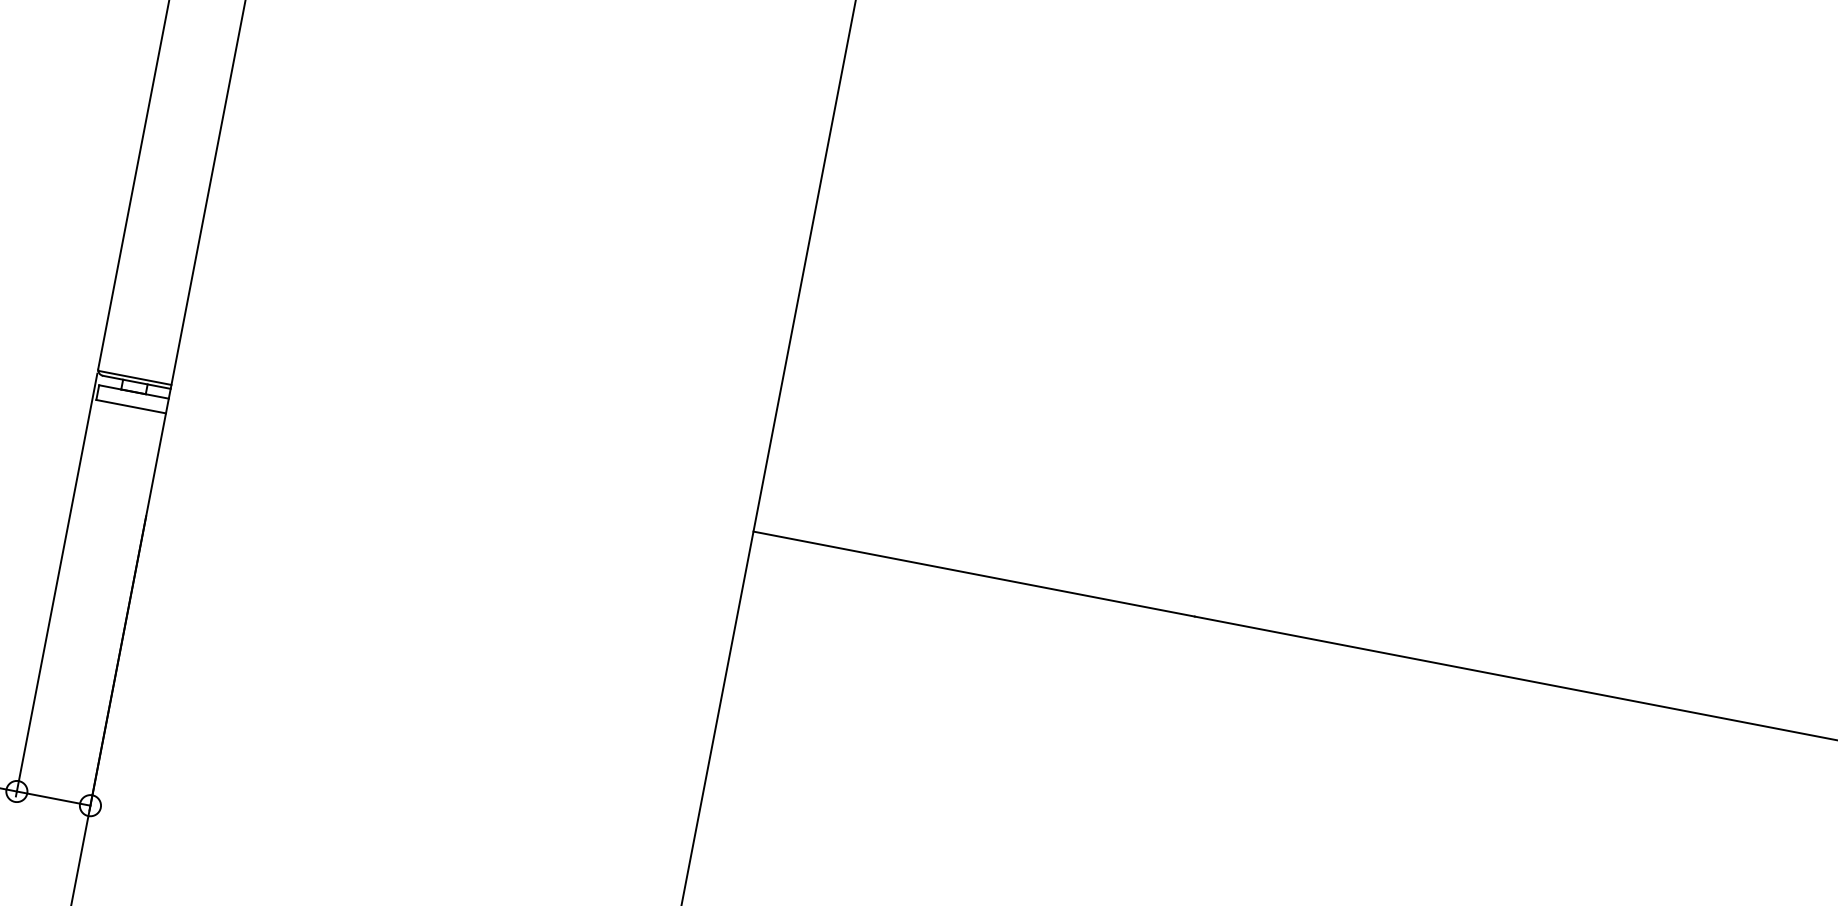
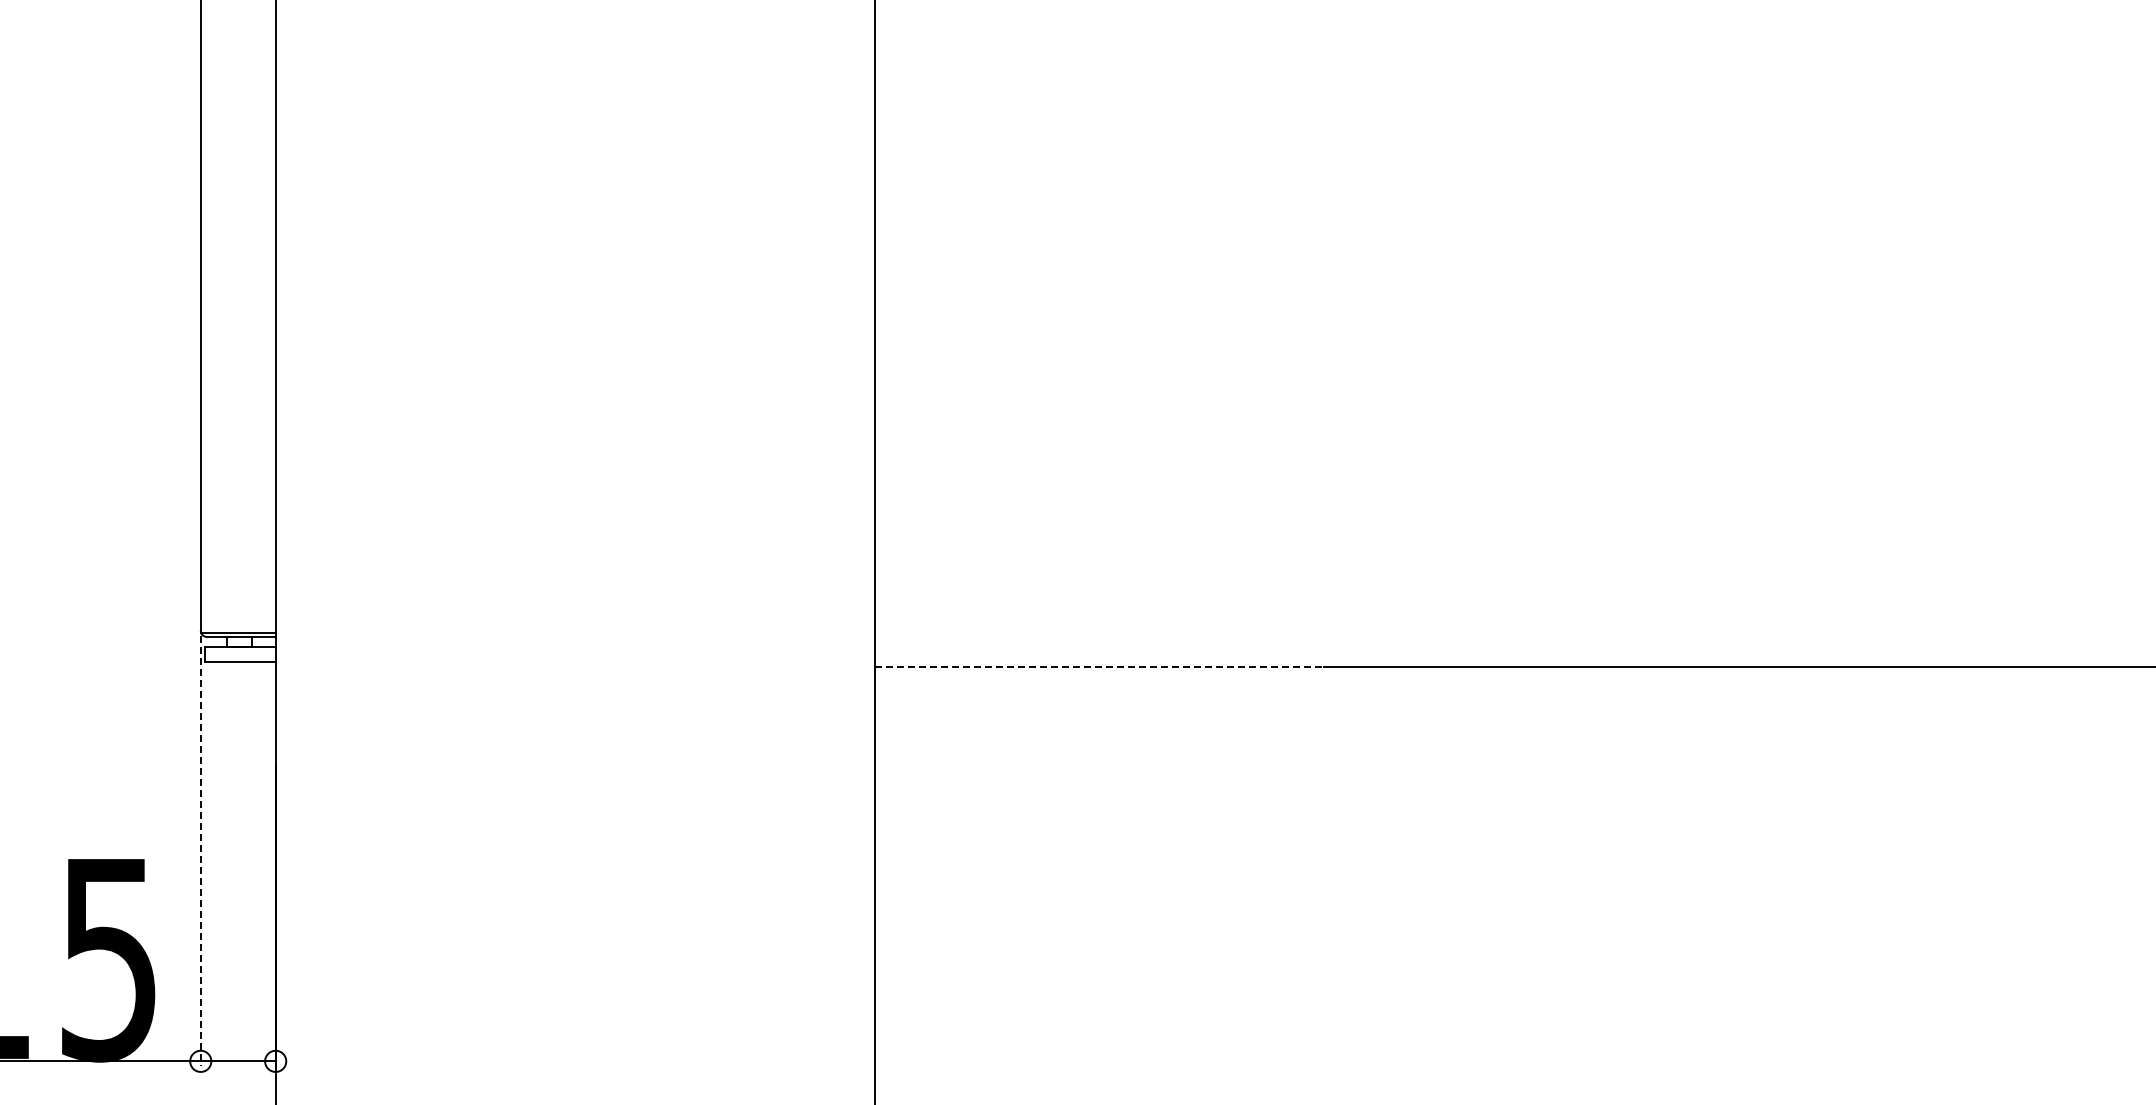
line: (974, 573) -> (1099, 666), solid -> dashed
line: (56, 585) -> (200, 851), solid -> dashed

